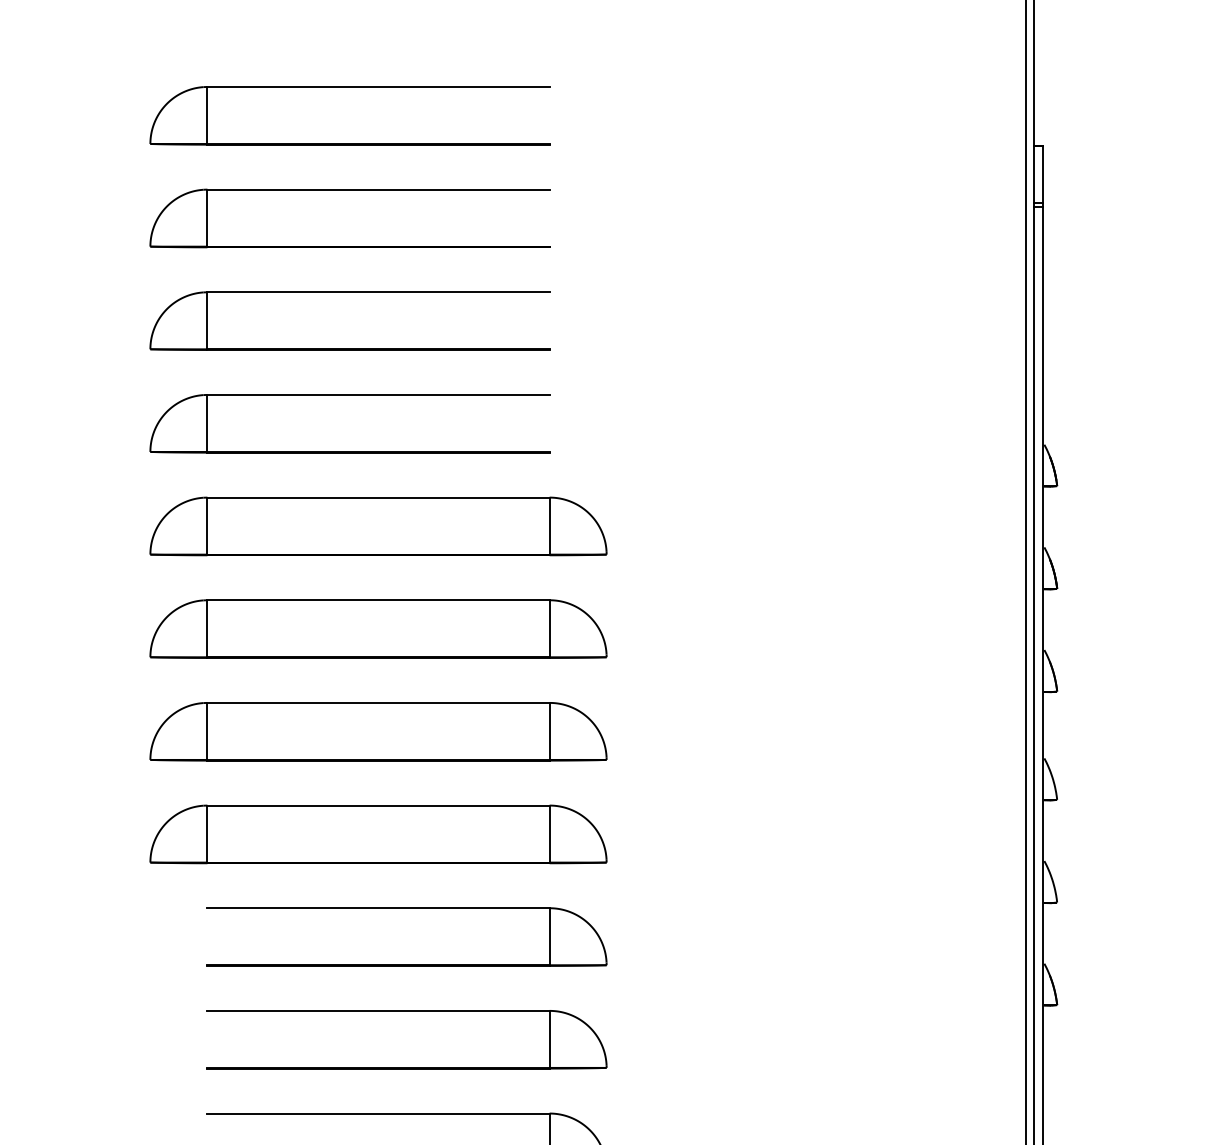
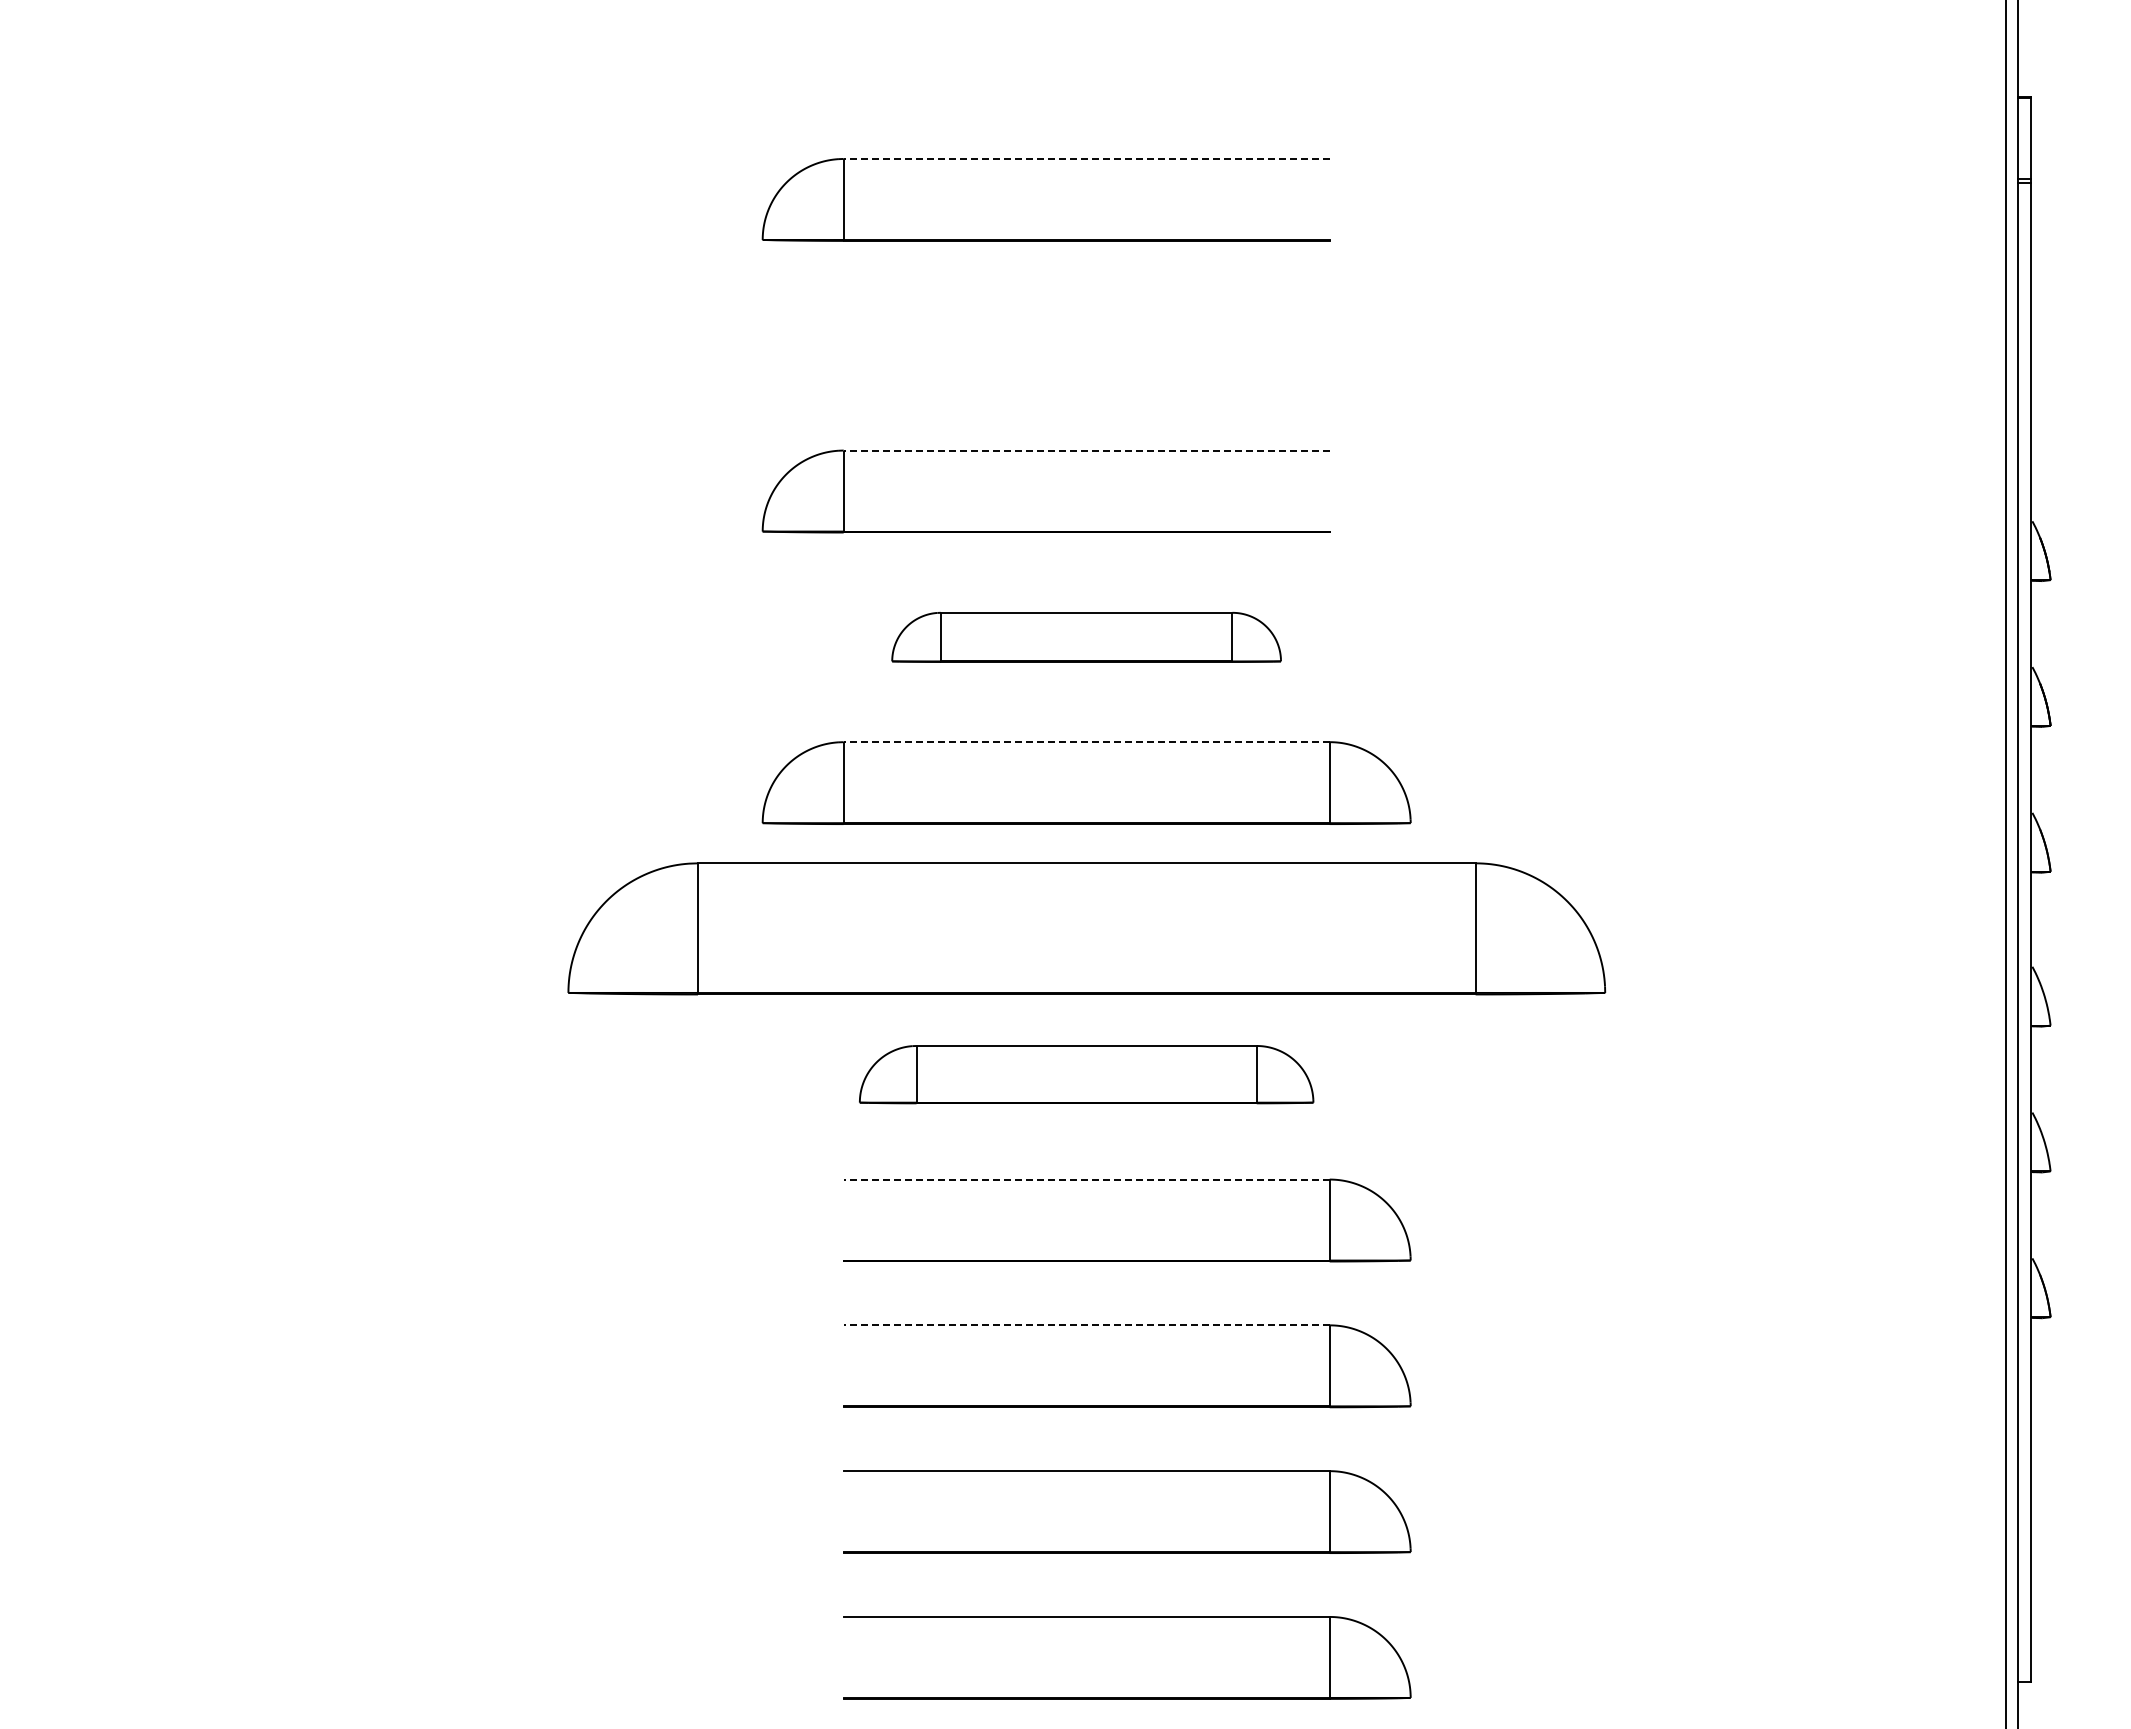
part: (349, 87) -> (1045, 13), removed
line: (378, 189) -> (1086, 158), solid -> dashed
part: (349, 292) -> (1045, 305), removed
line: (378, 394) -> (1086, 450), solid -> dashed
part: (378, 526) -> (1086, 637), size x0.6
line: (378, 600) -> (1086, 742), solid -> dashed
part: (378, 731) -> (1086, 928), size x1.6
part: (378, 834) -> (1086, 1074), size x0.7
line: (378, 908) -> (1086, 1179), solid -> dashed
line: (378, 1010) -> (1086, 1325), solid -> dashed

